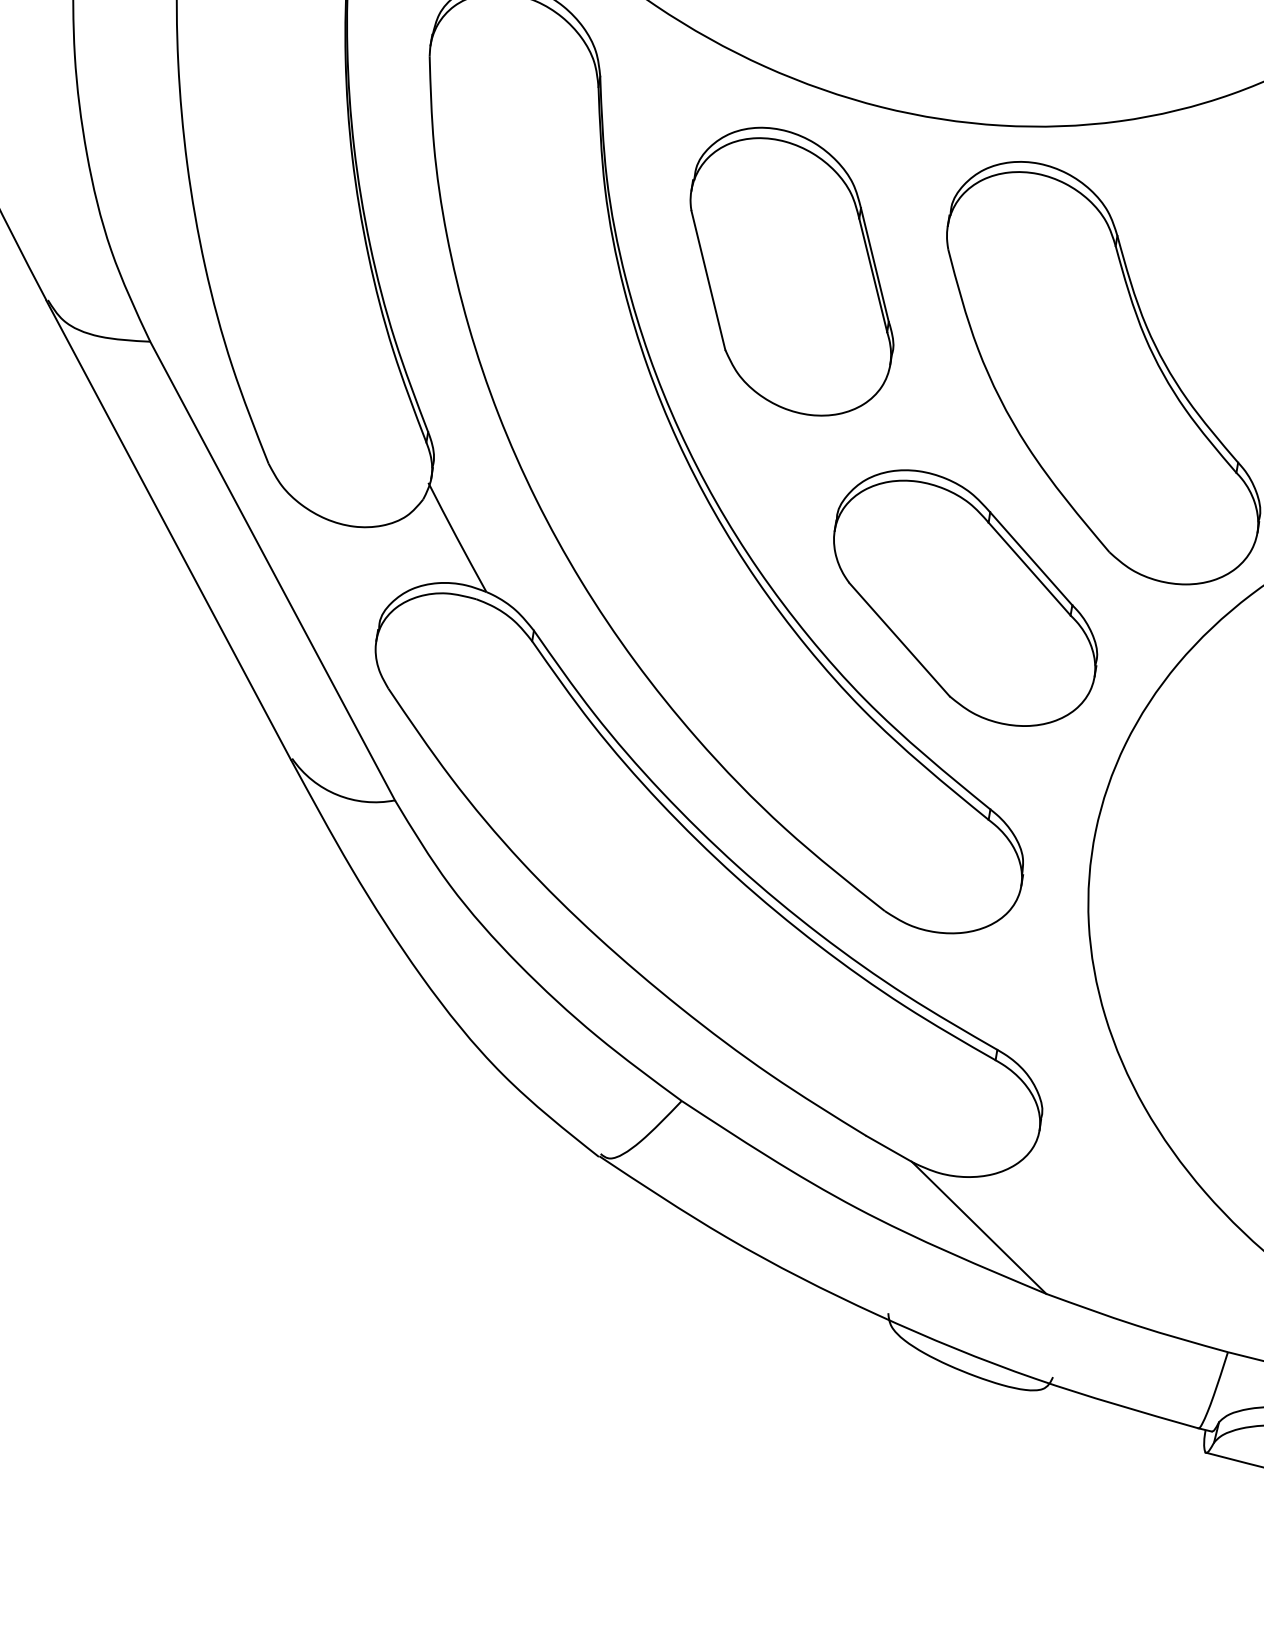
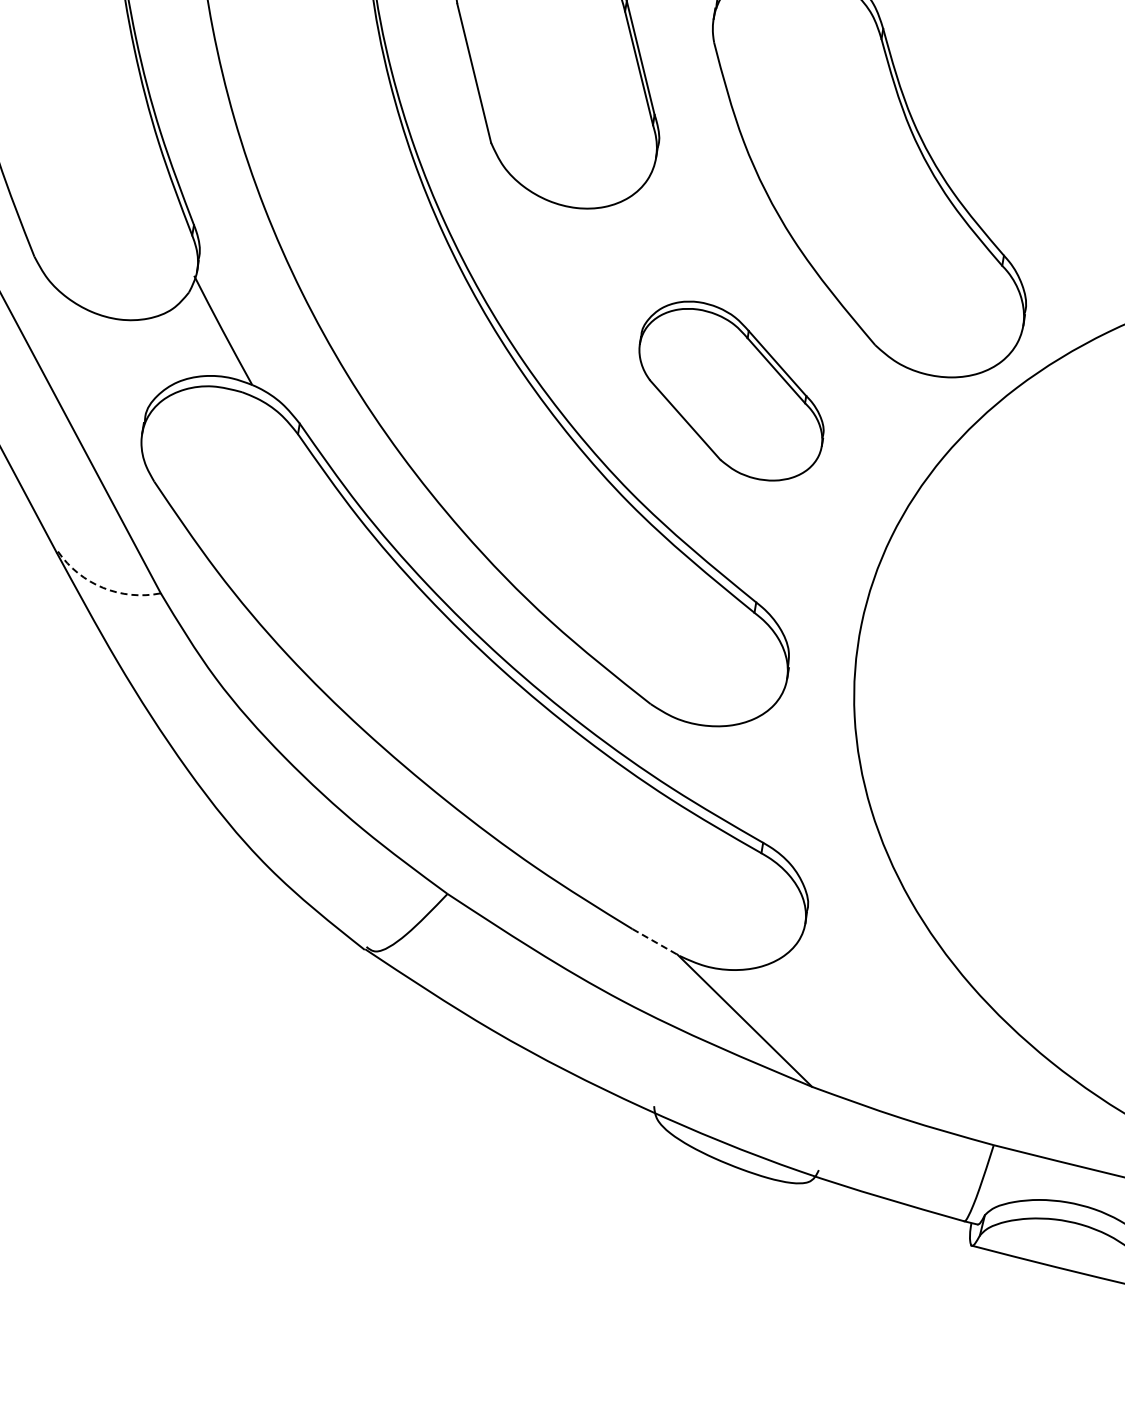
part: (965, 597) -> (731, 390), size x0.7
arc: (337, 794) -> (103, 587), solid -> dashed
line: (890, 1149) -> (656, 942), solid -> dashed

